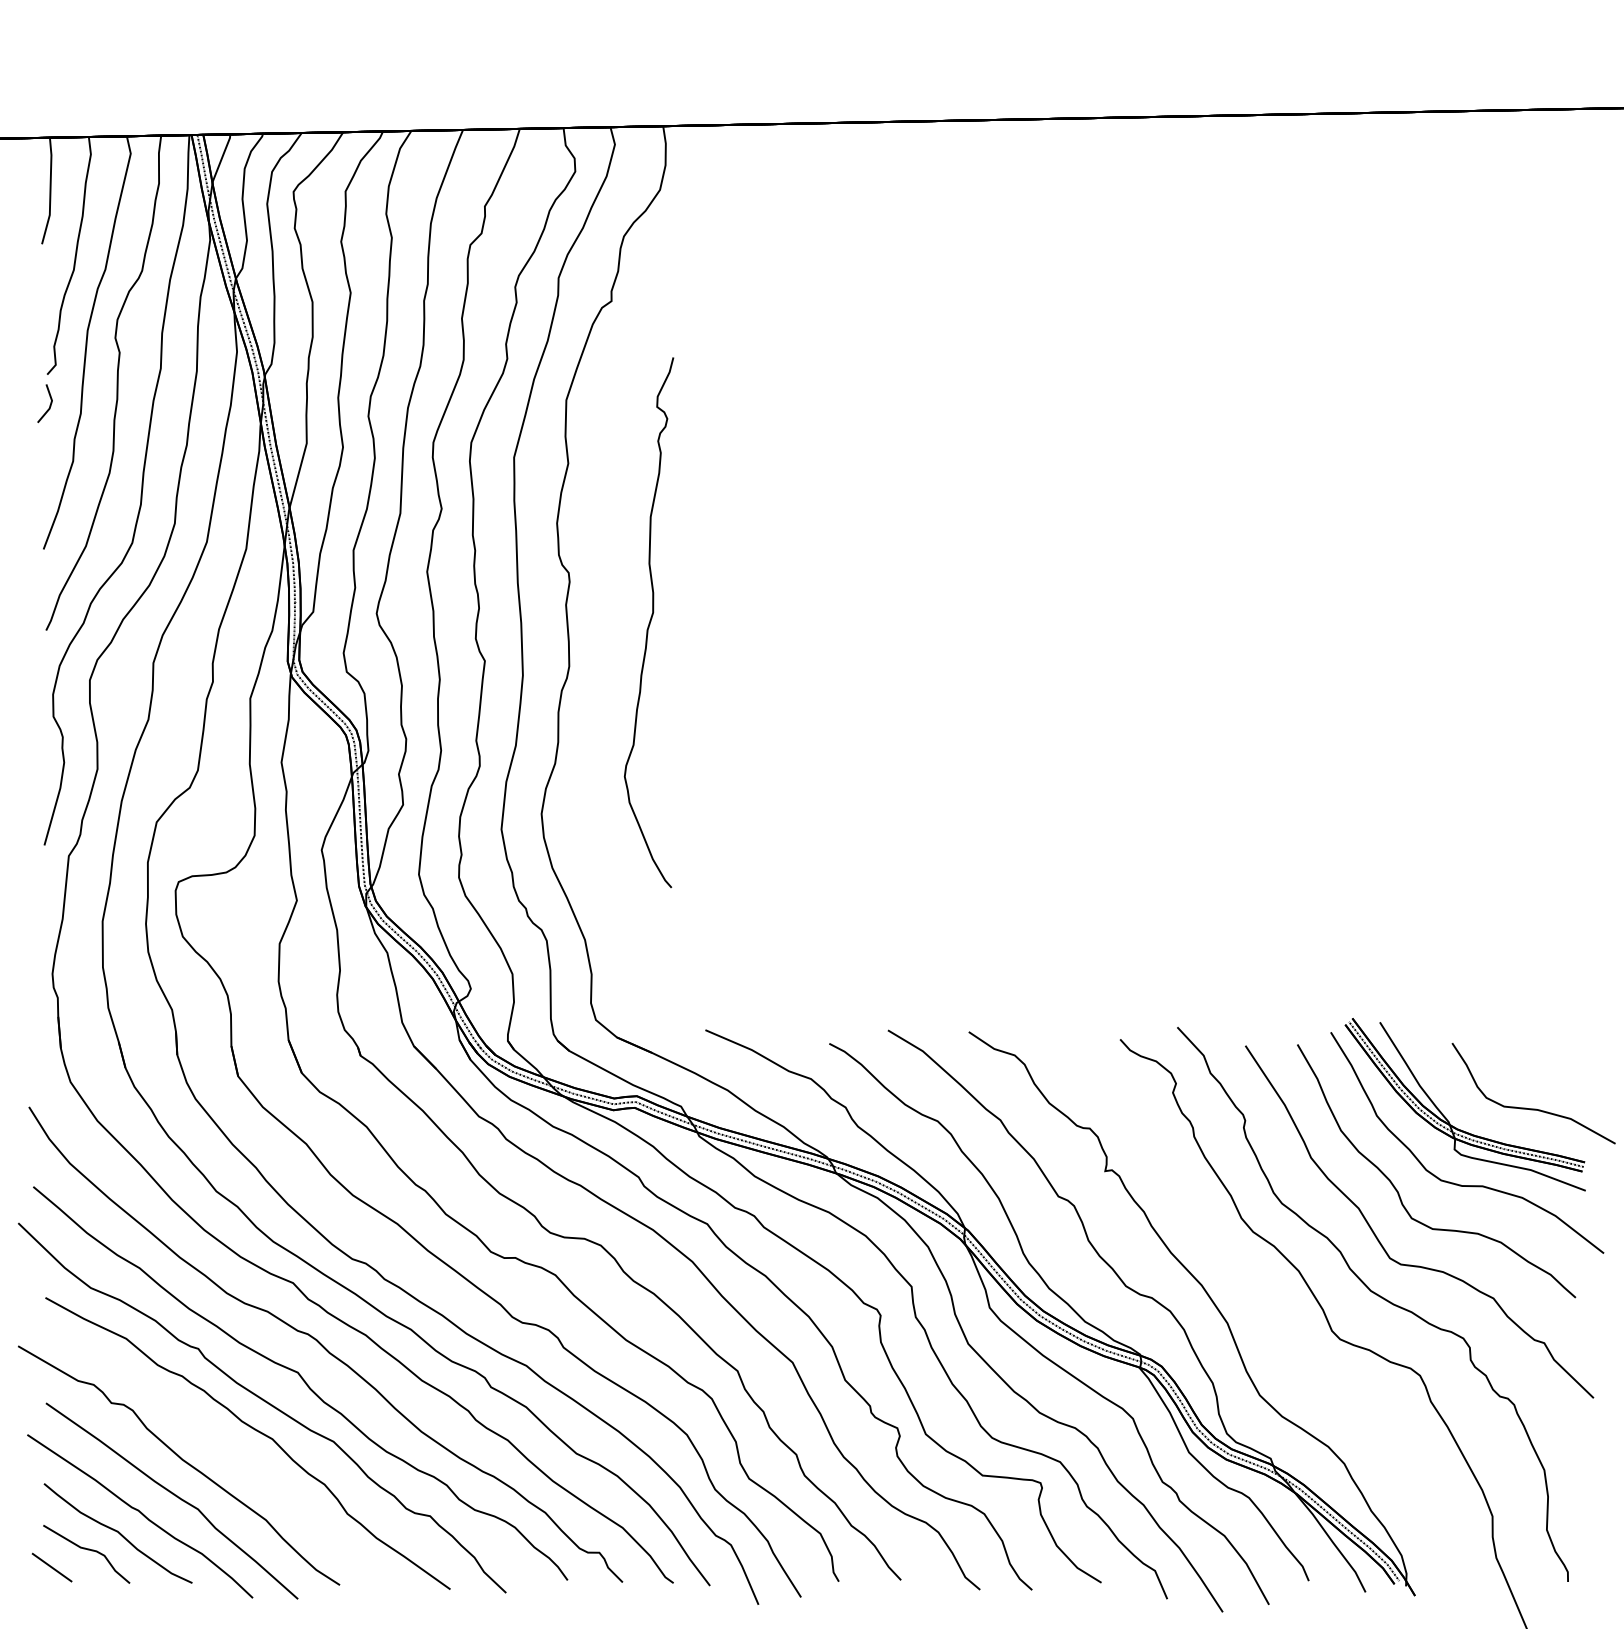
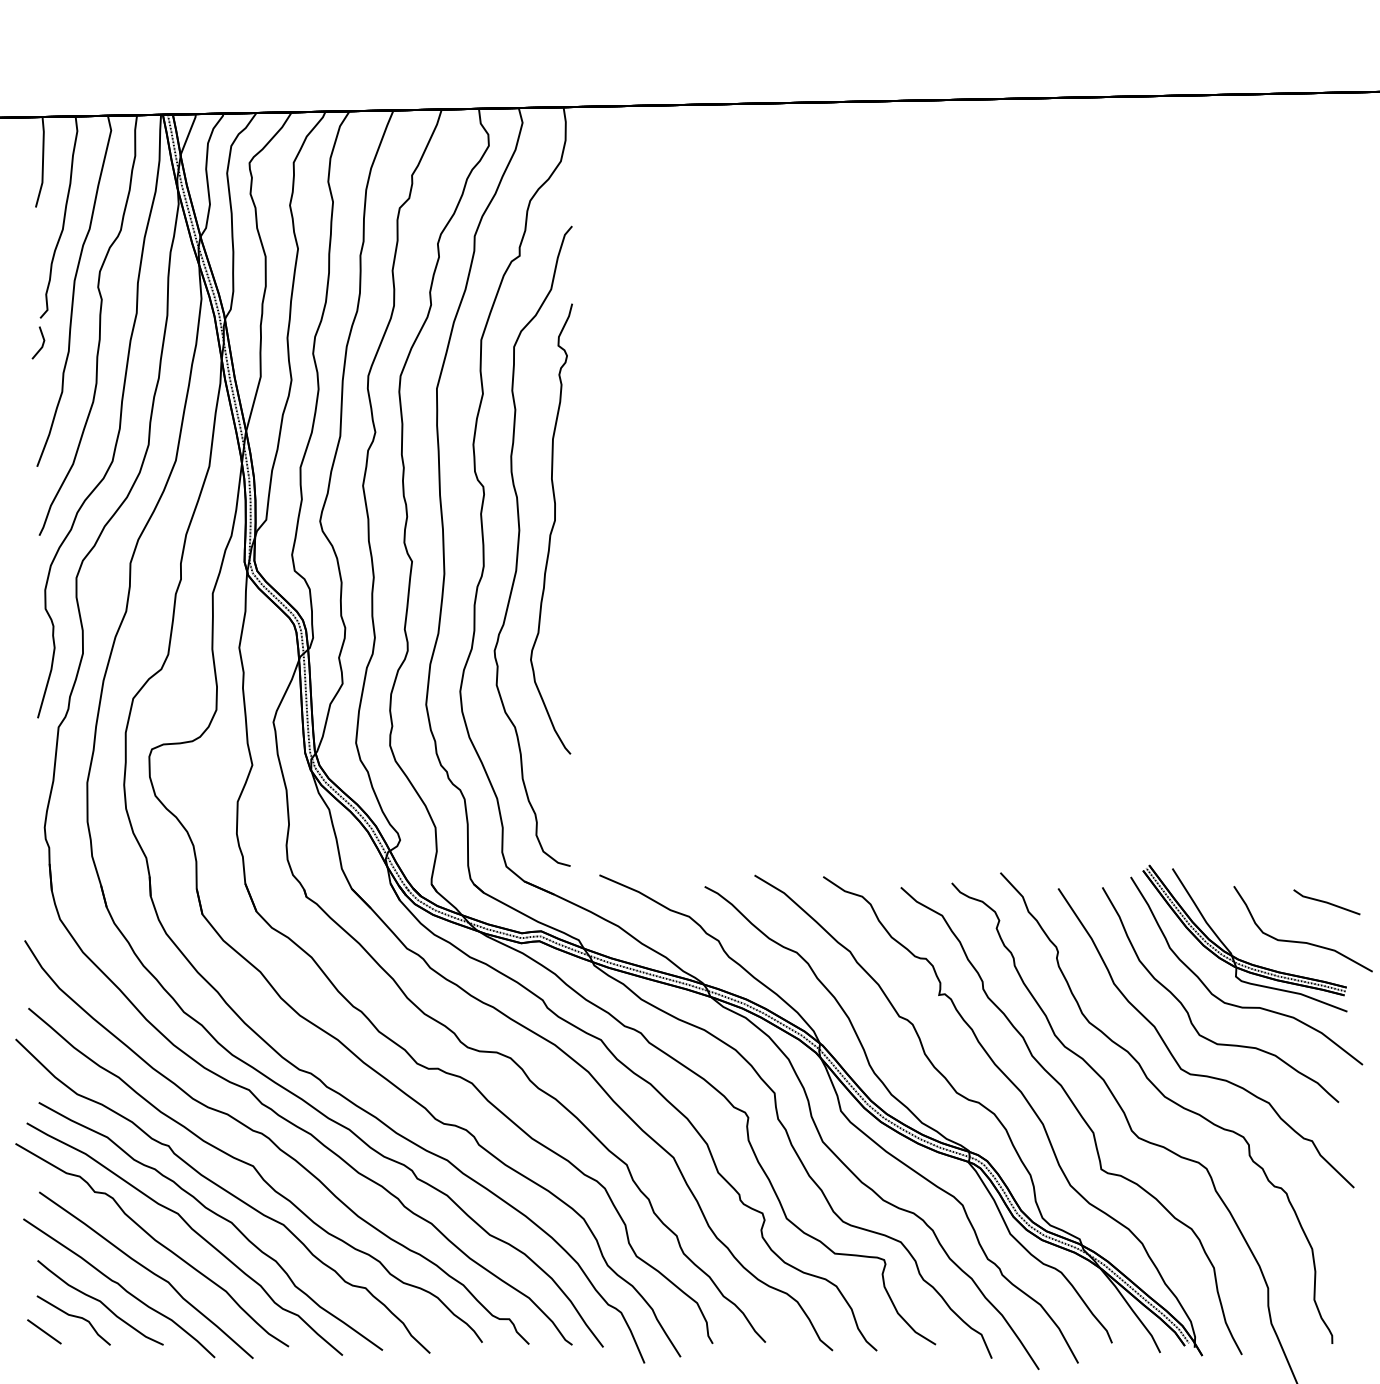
part: (610, 642) -> (518, 545), added
part: (1561, 1061) -> (1326, 901), added
part: (1270, 1312) -> (1079, 1115), added
part: (226, 1448) -> (192, 1230), added

